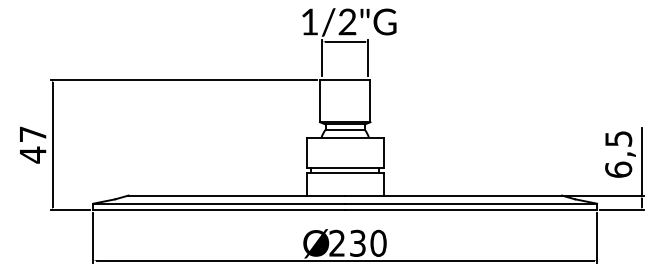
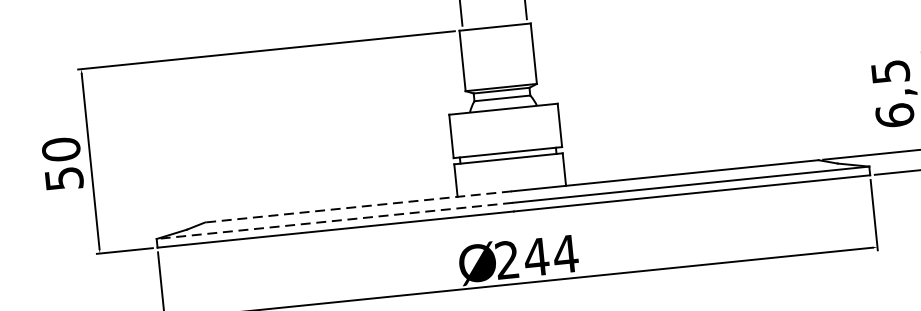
text: (32, 144) -> (61, 164), 47 -> 50
line: (236, 195) -> (357, 206), solid -> dashed
line: (219, 203) -> (335, 220), solid -> dashed
text: (368, 242) -> (551, 254), 230 -> 244

